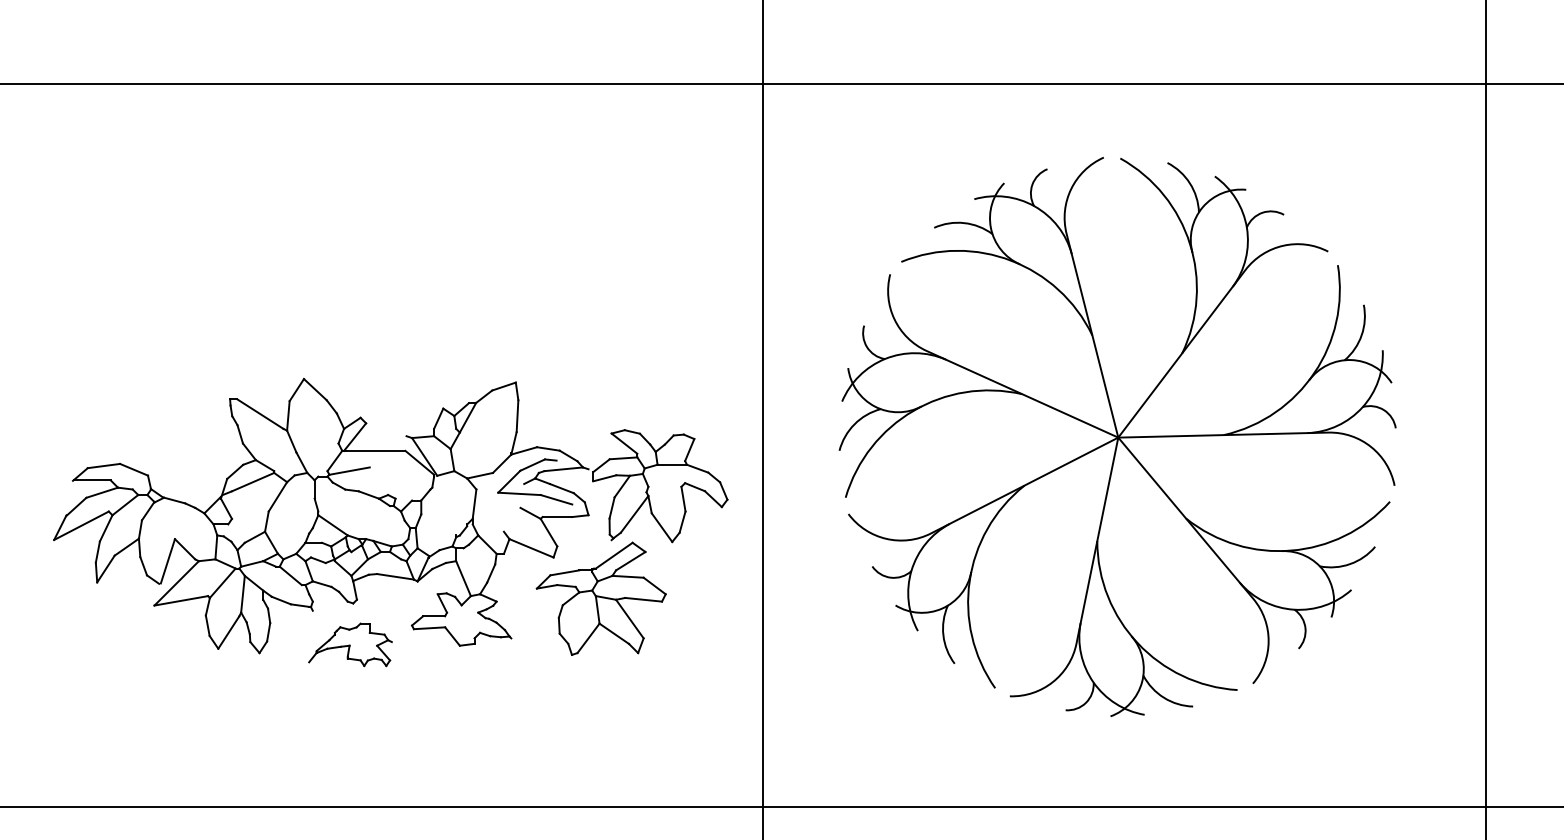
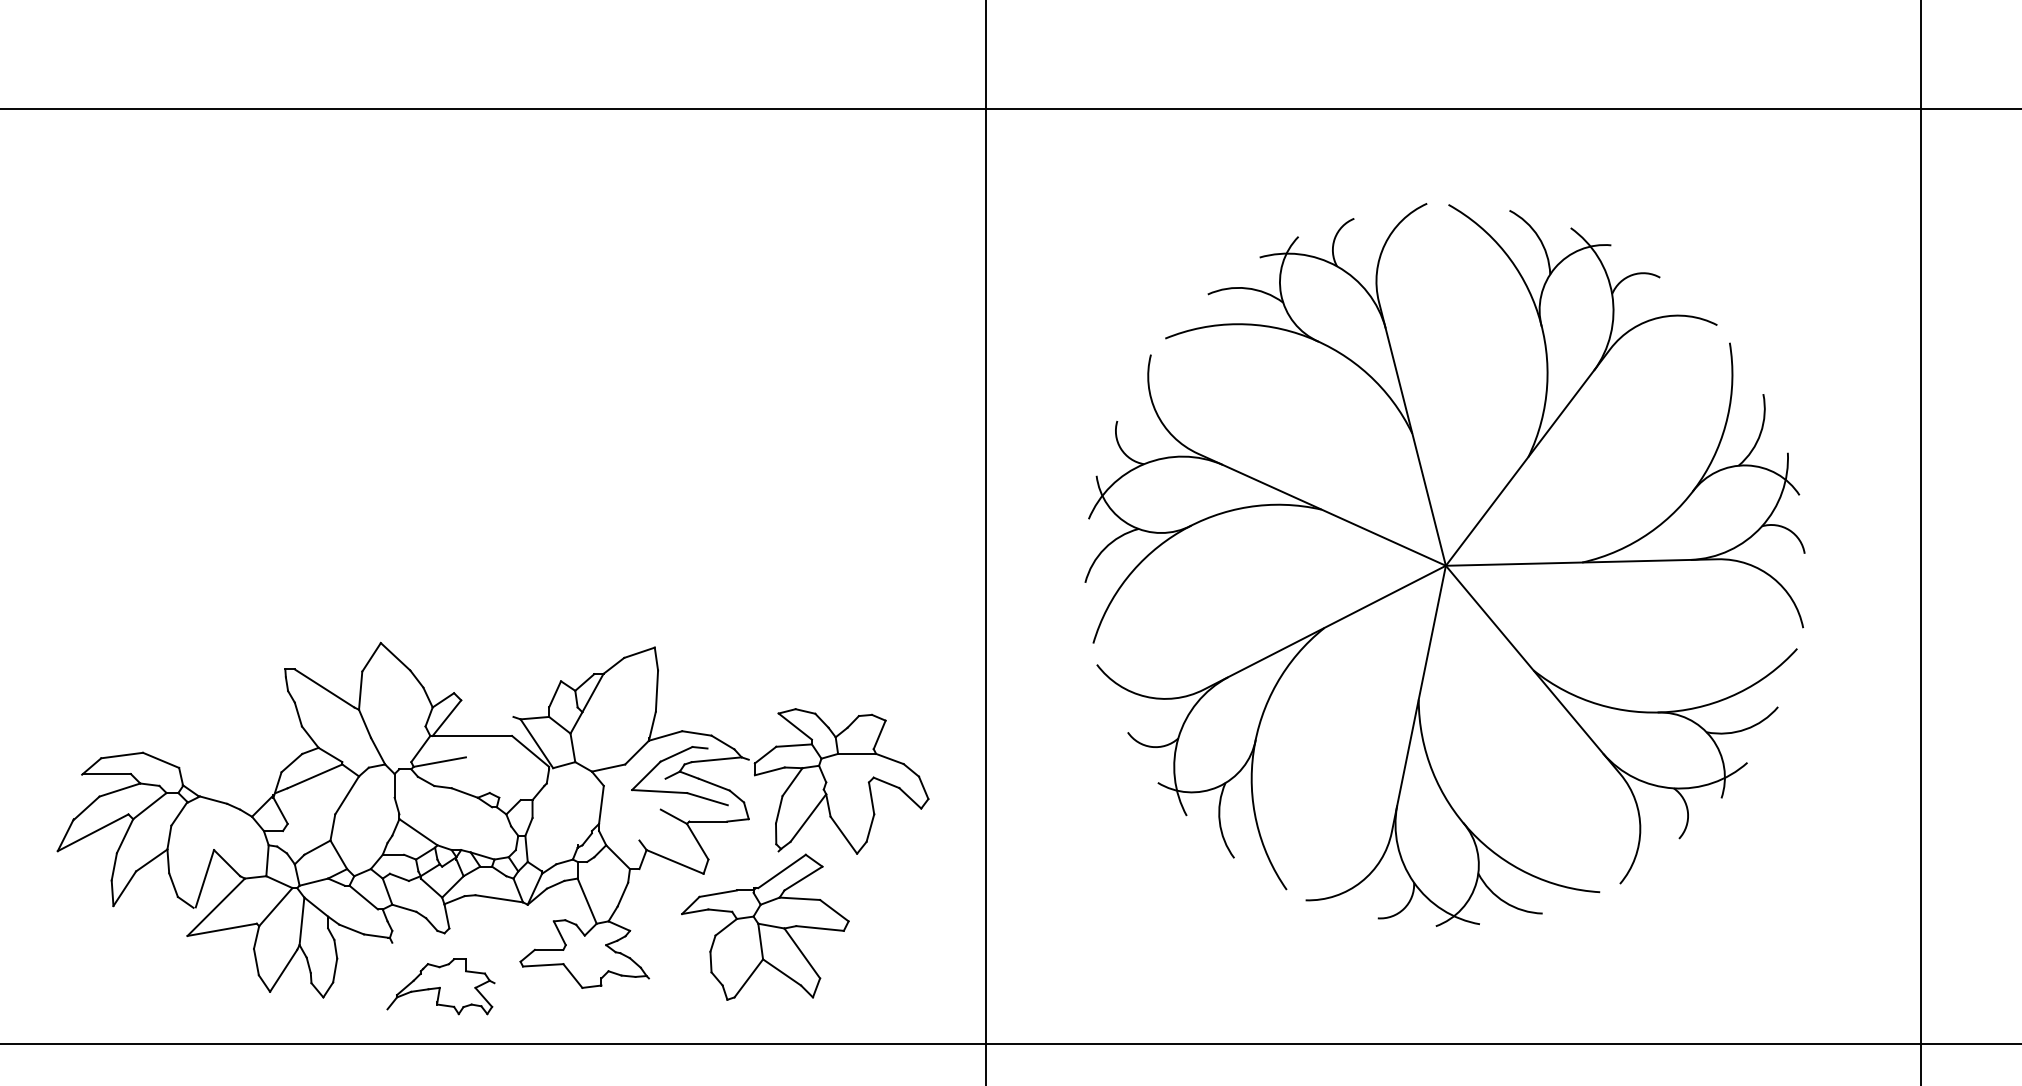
part: (390, 522) -> (492, 828), moved

